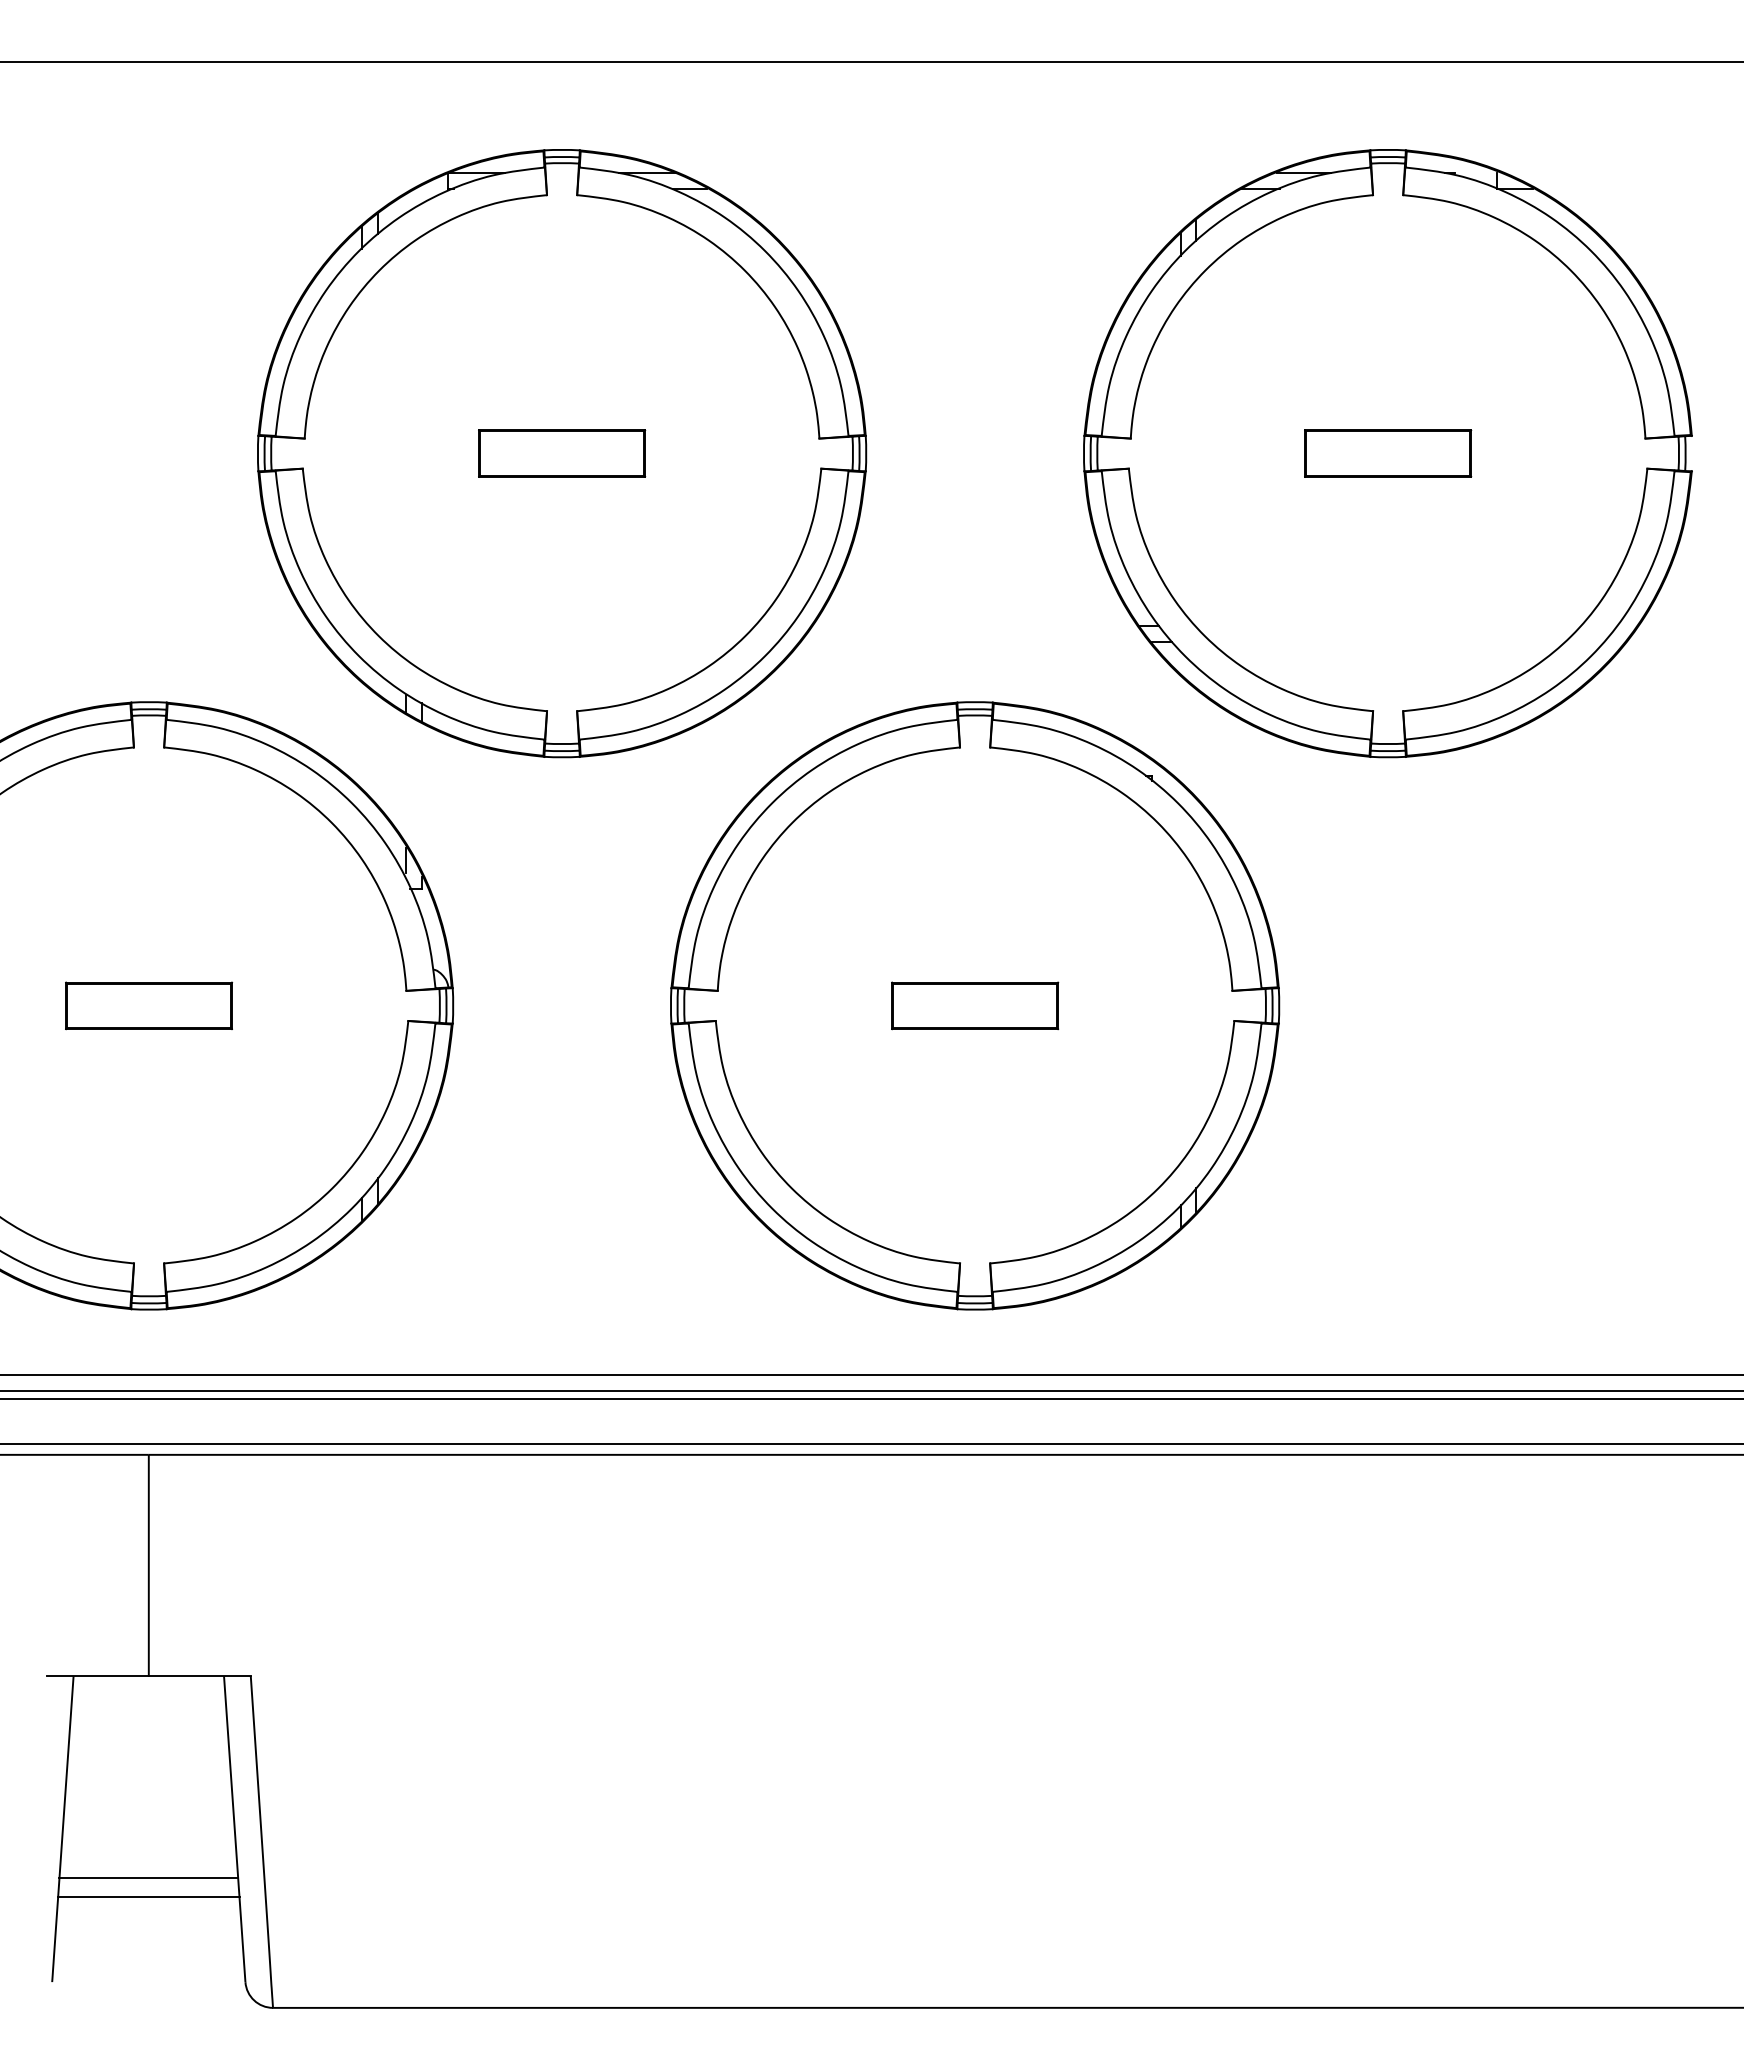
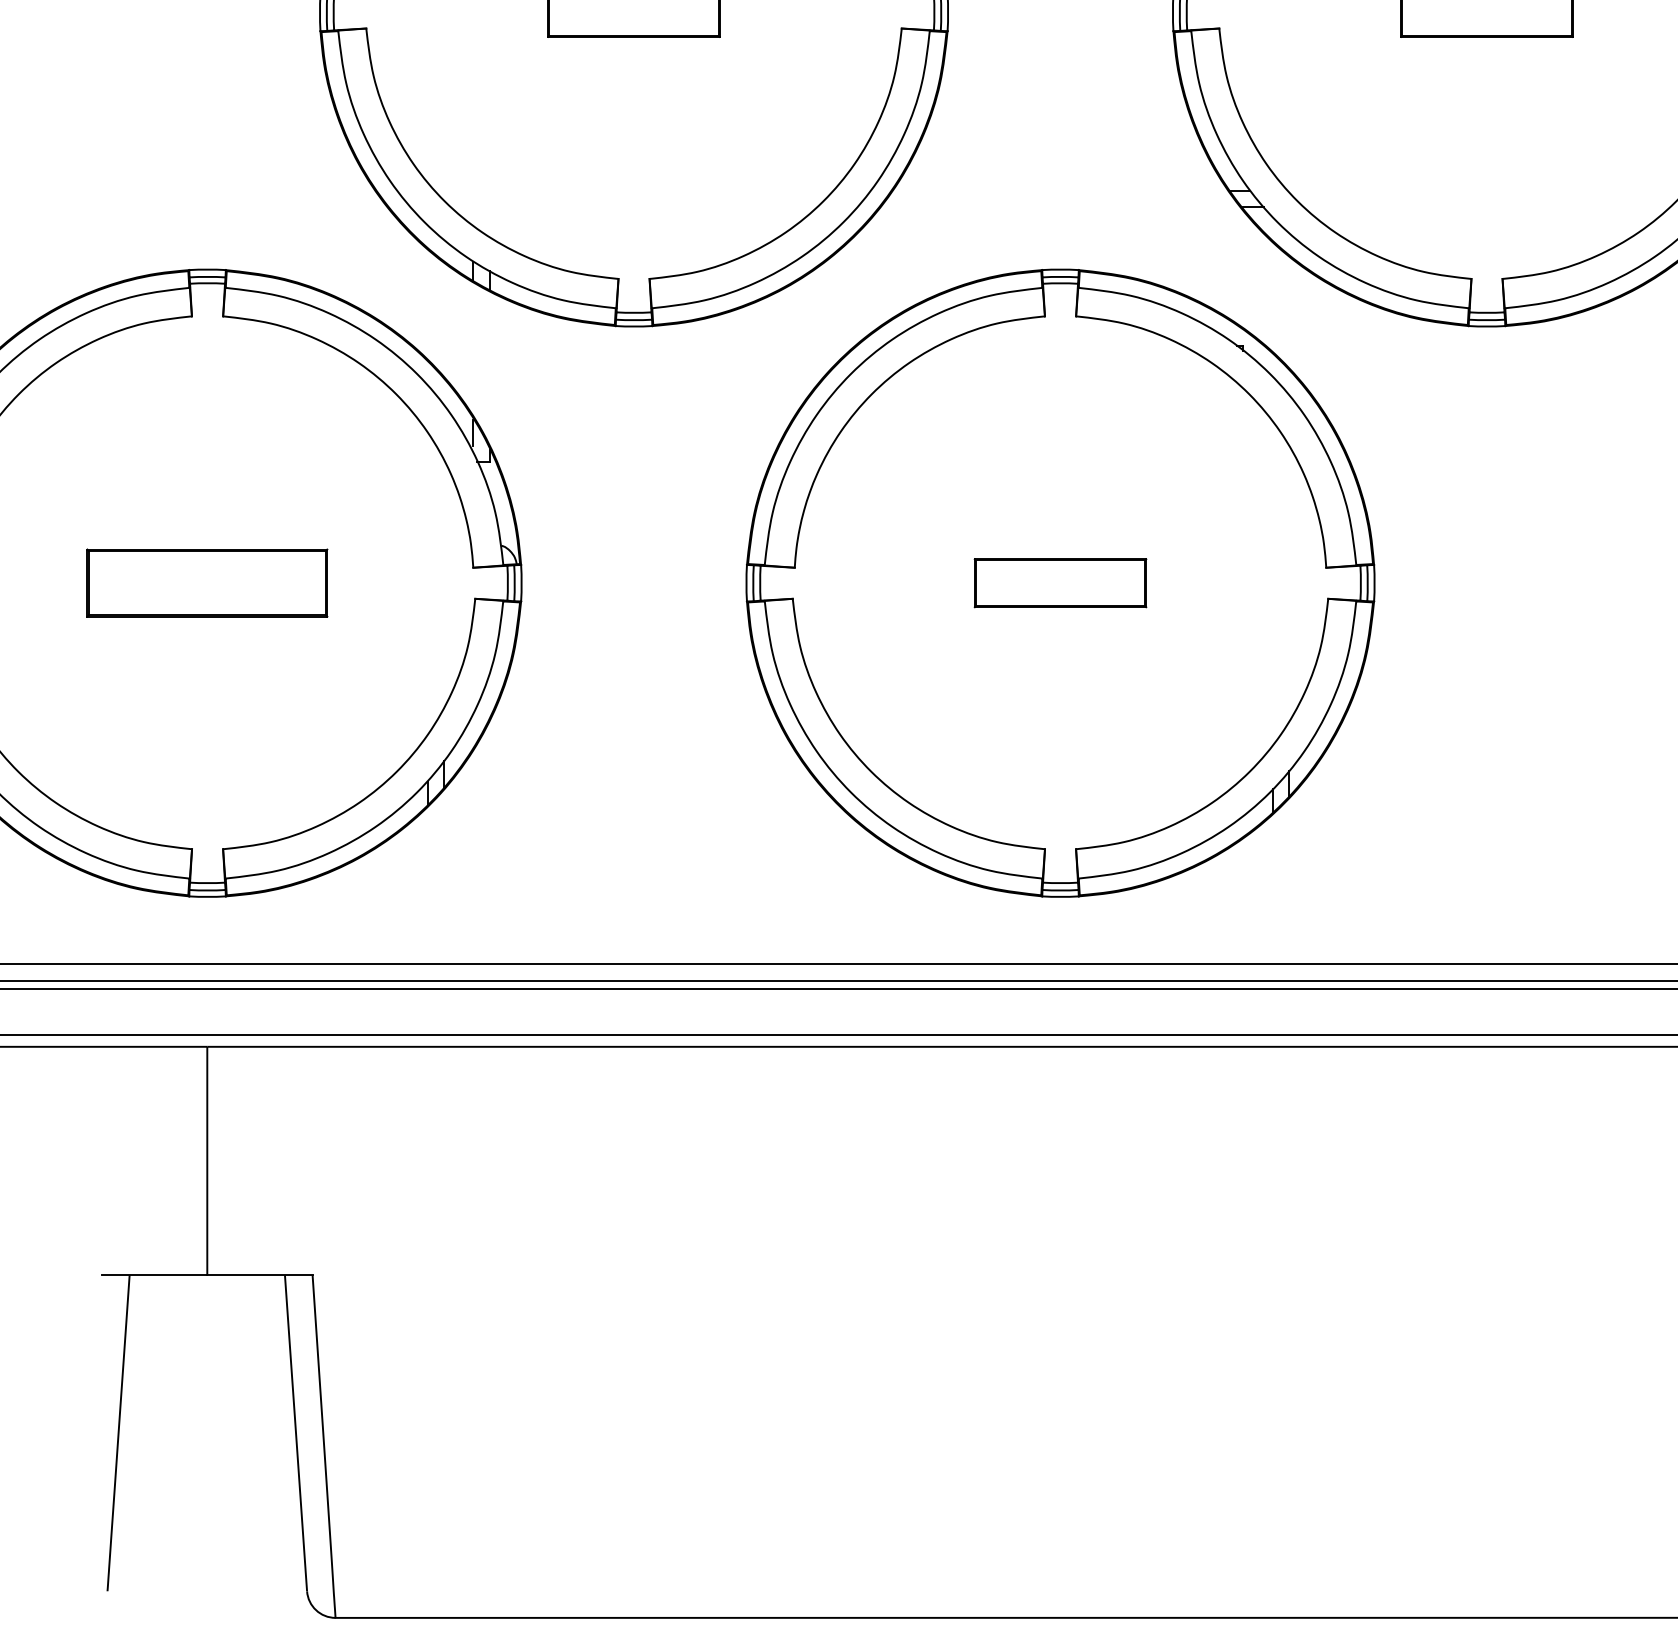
part: (149, 1005) -> (208, 582), size x1.4
line: (148, 1878) -> (206, 1484), removed
line: (148, 1897) -> (206, 1503), removed

